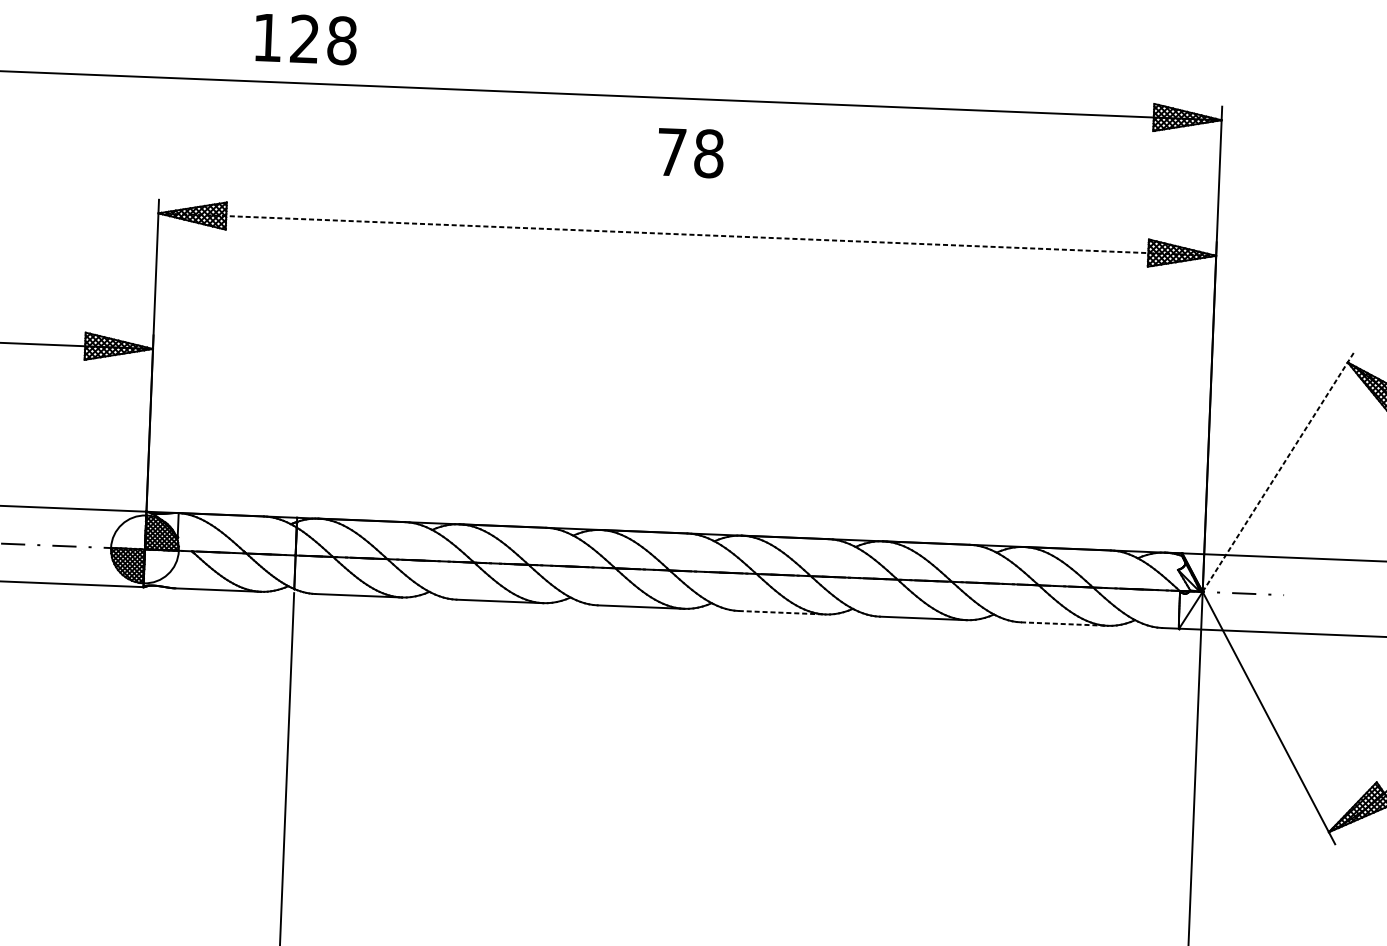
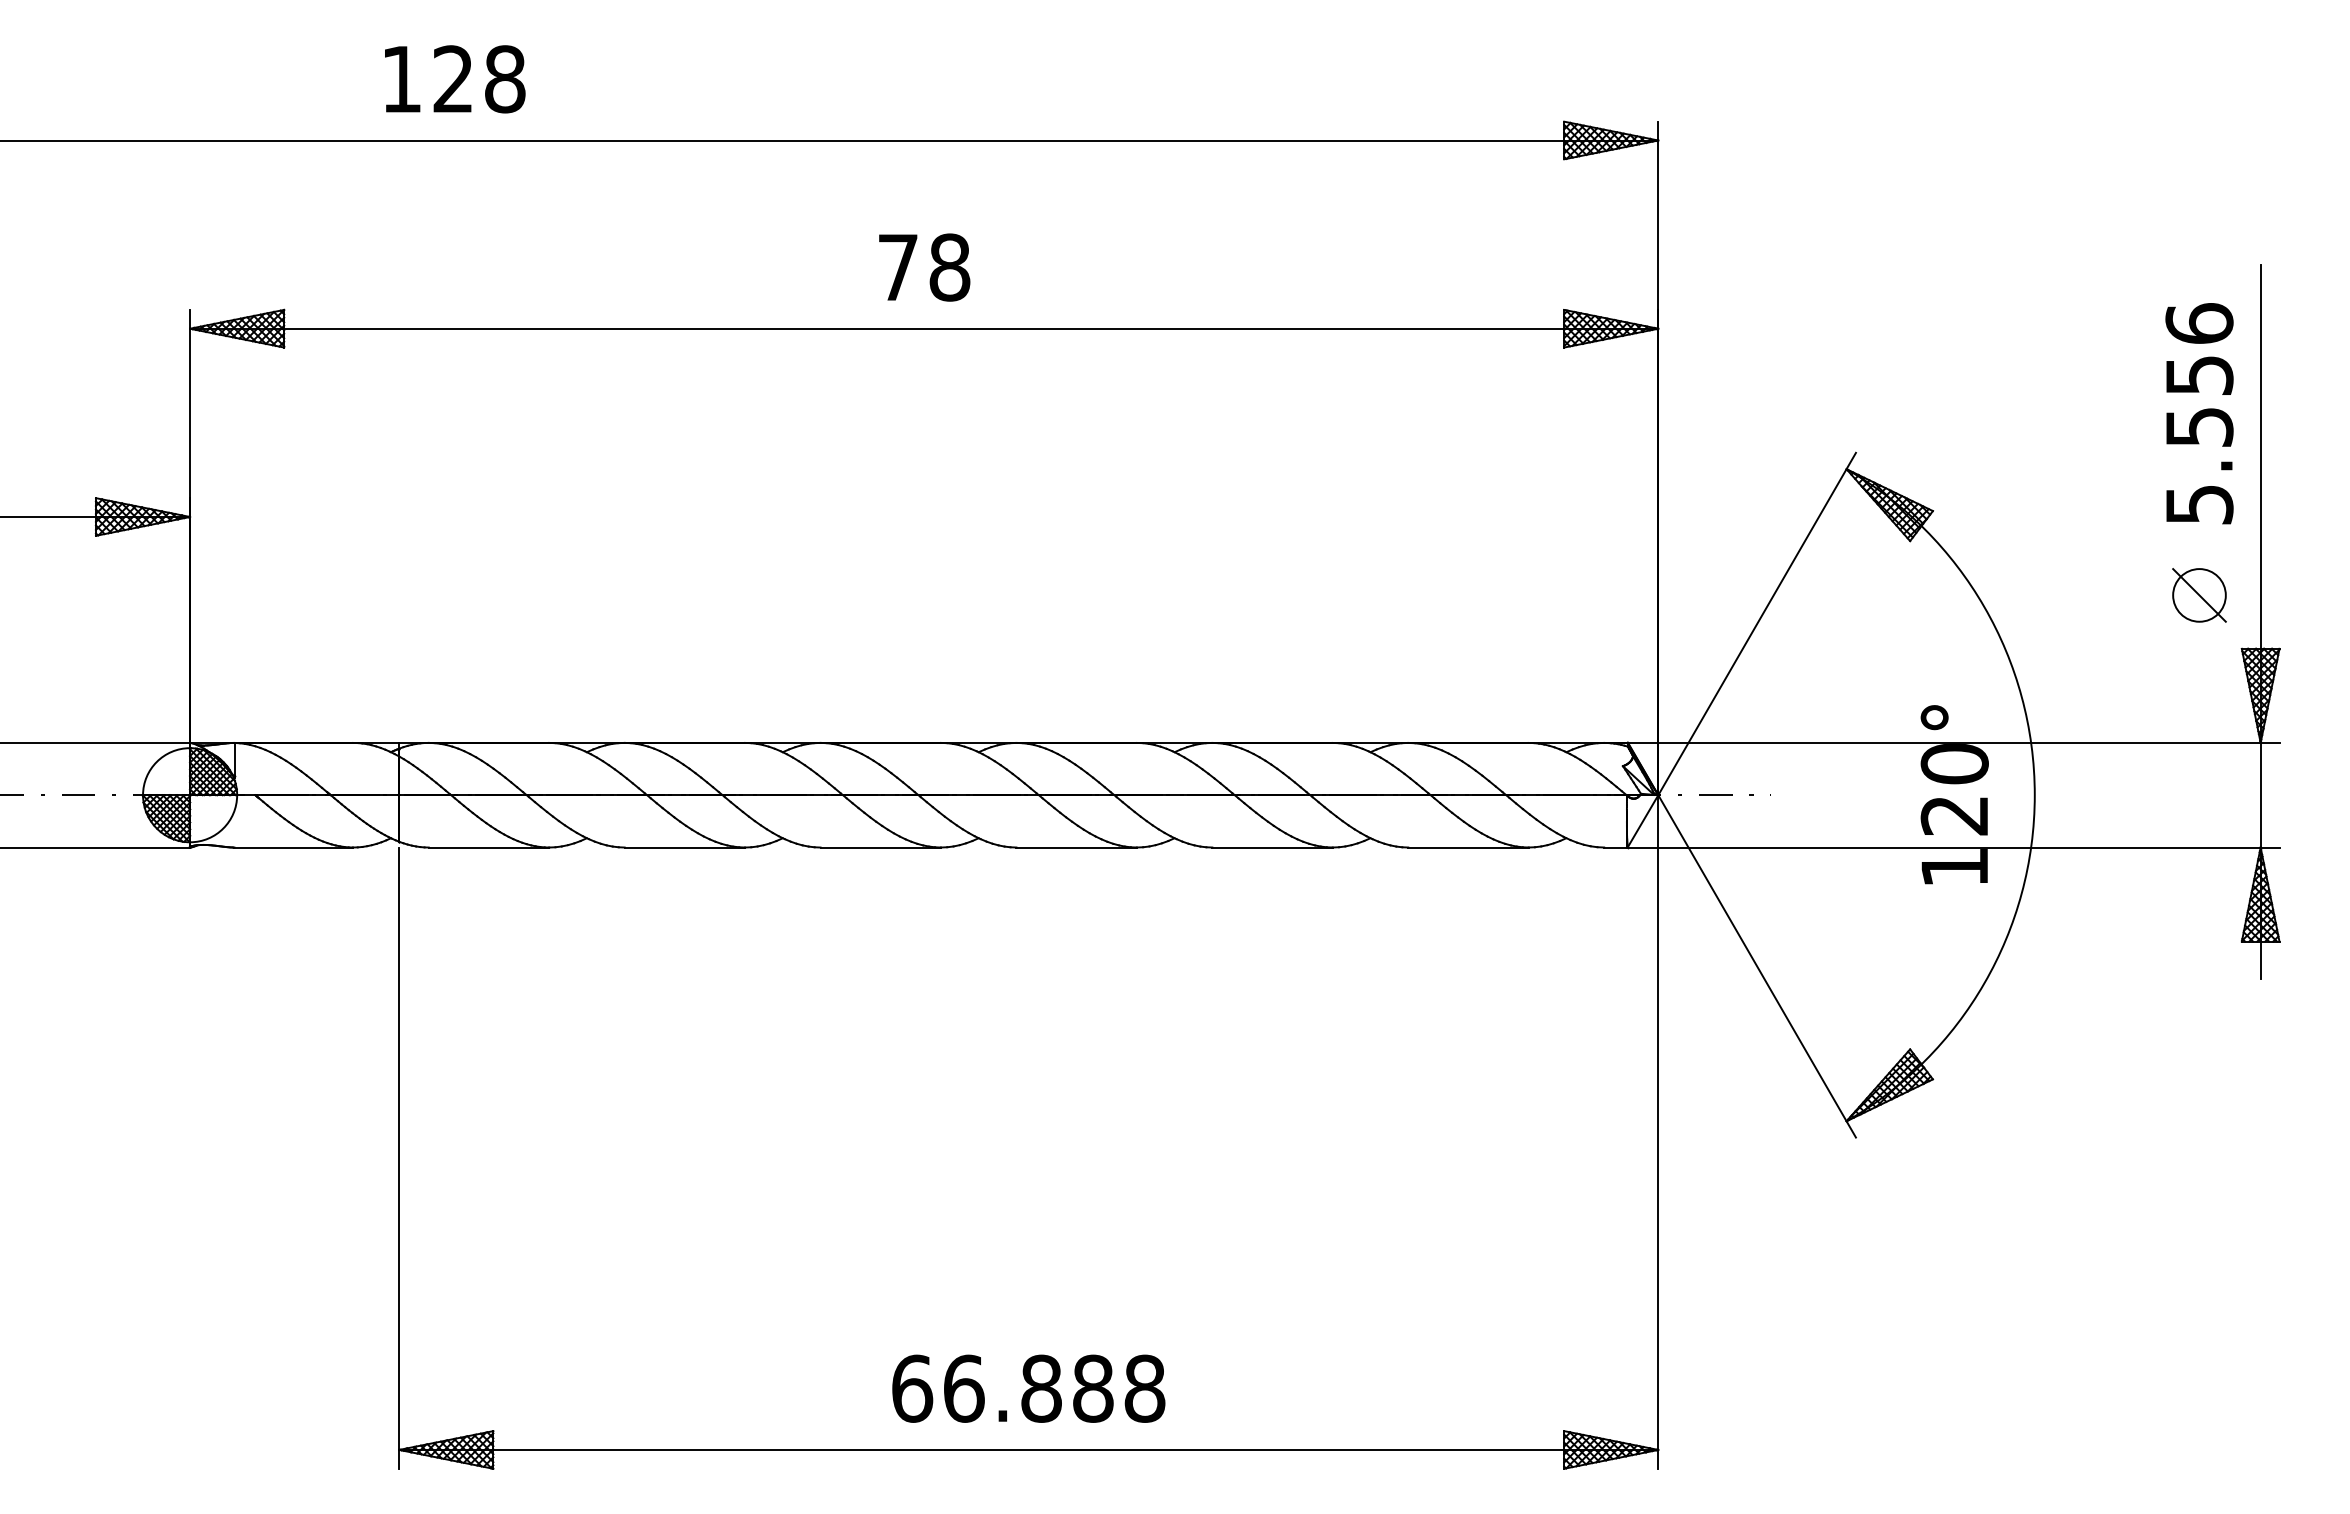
text: (306, 39) -> (455, 79), moved
text: (690, 153) -> (924, 267), moved
line: (687, 234) -> (924, 328), dashed -> solid
line: (1279, 471) -> (1757, 624), dashed -> solid
line: (782, 612) -> (1077, 847), dashed -> solid
line: (1065, 624) -> (1469, 847), dashed -> solid

